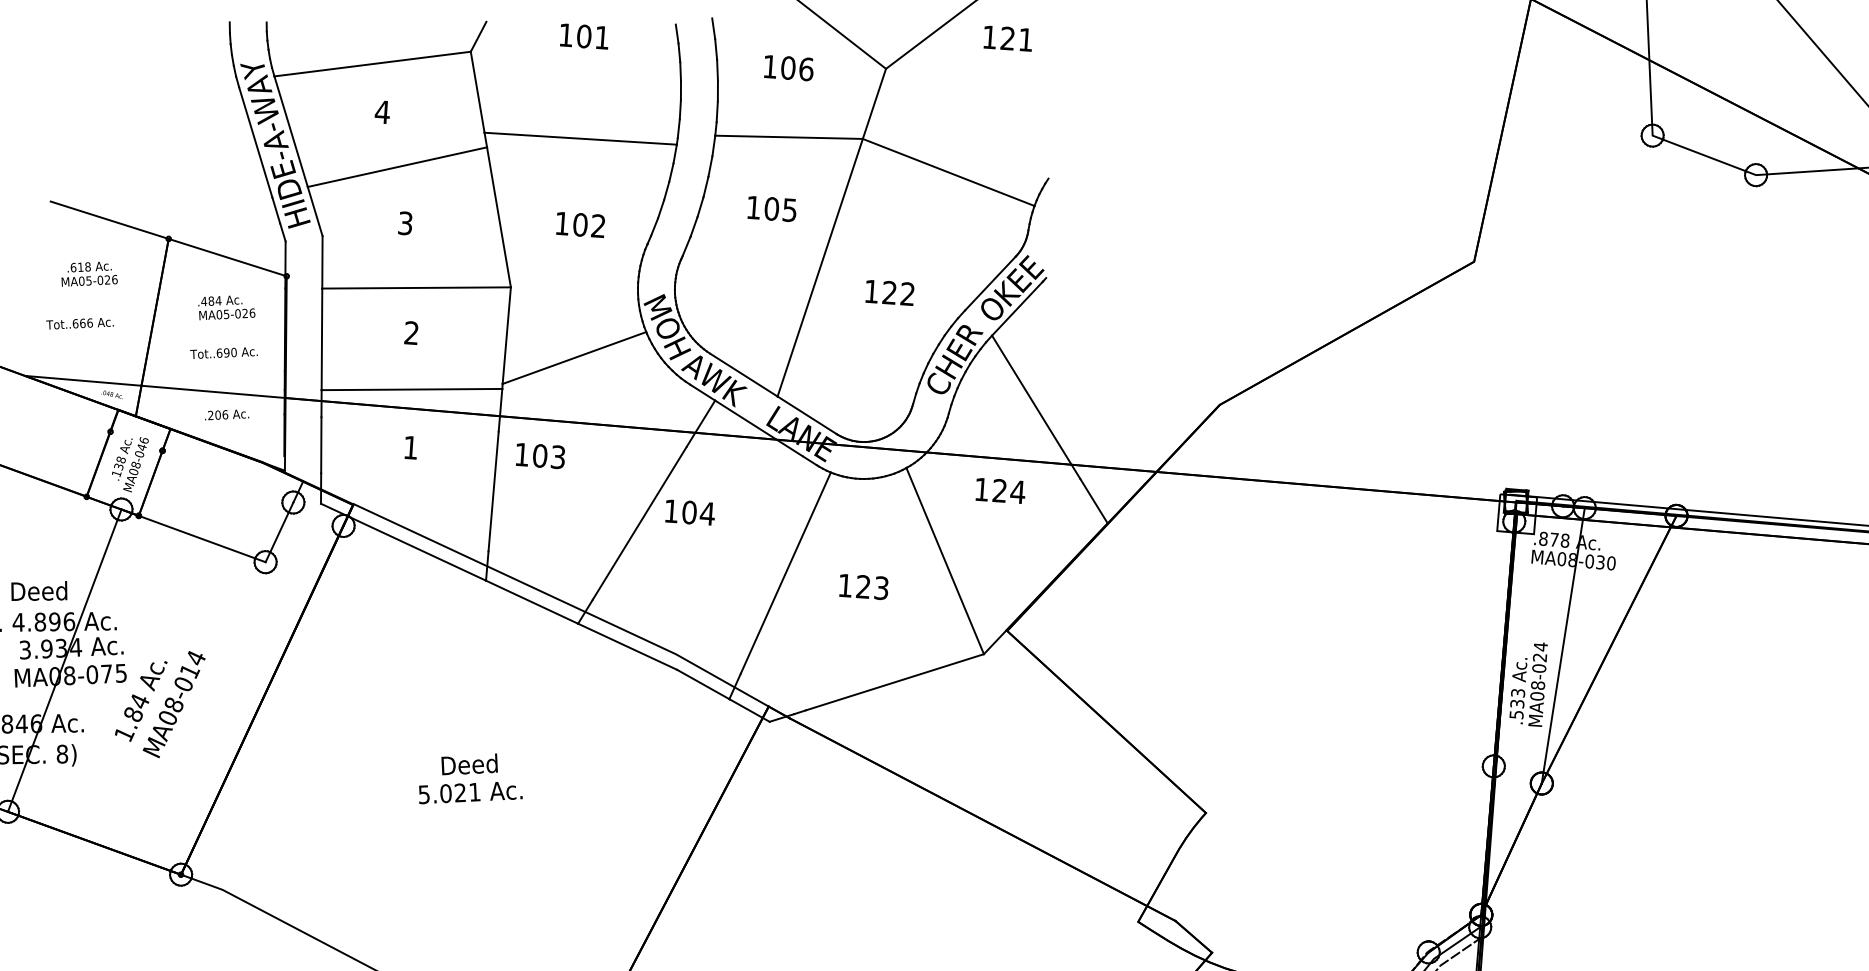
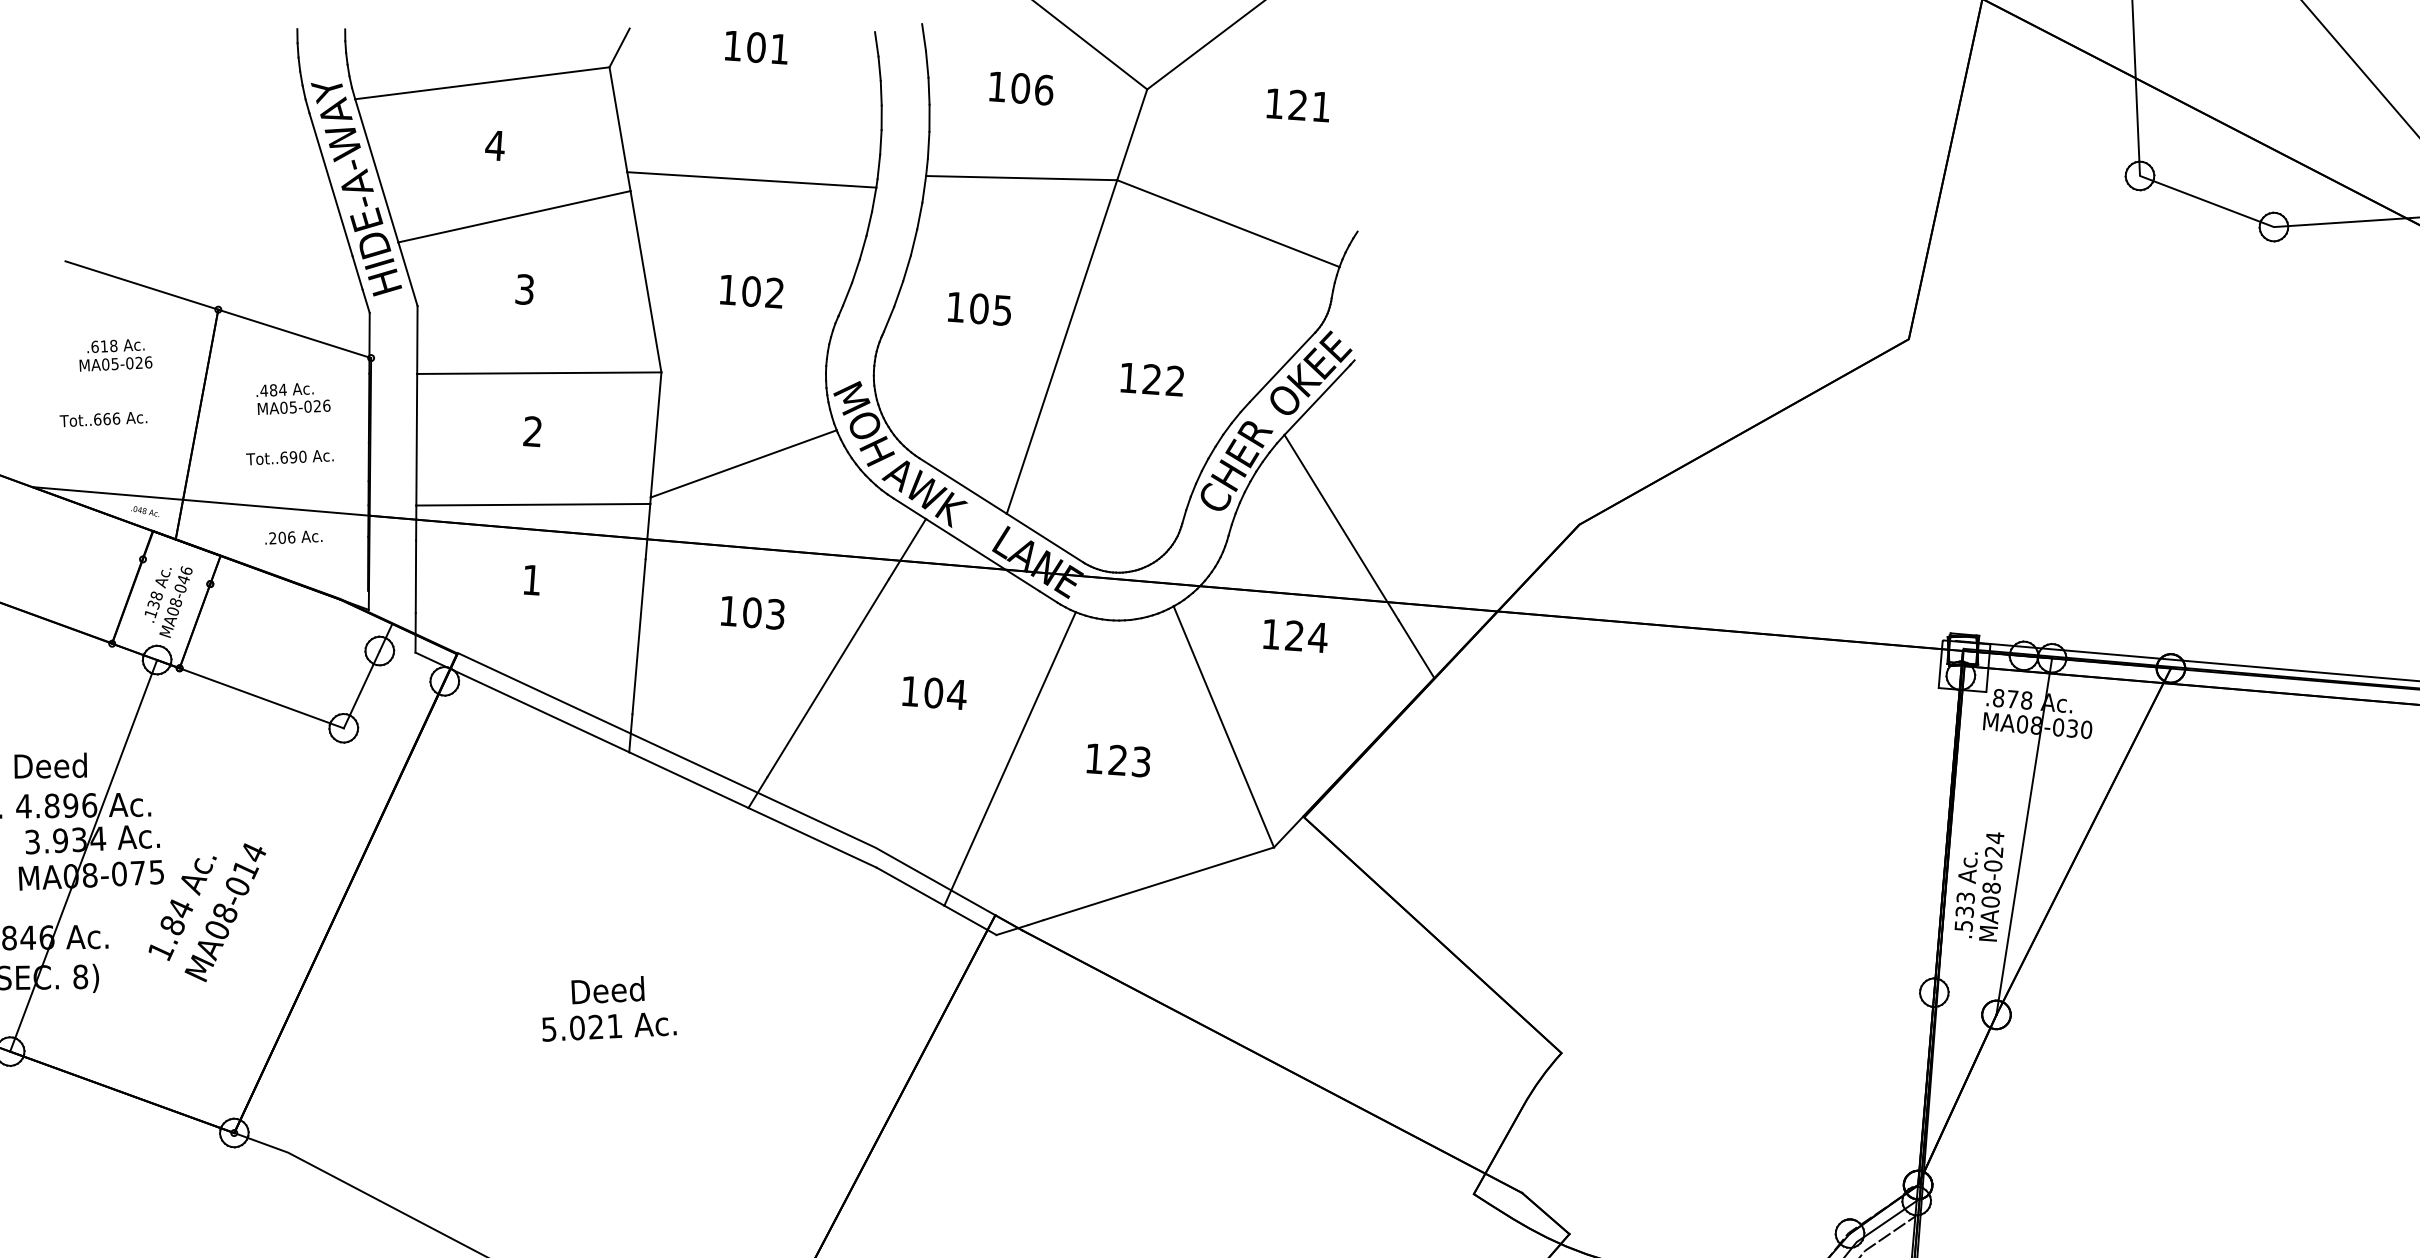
text: (1007, 38) -> (1297, 105), moved
text: (771, 208) -> (979, 308), moved
text: (540, 455) -> (752, 612), moved
text: (690, 512) -> (934, 692), moved

